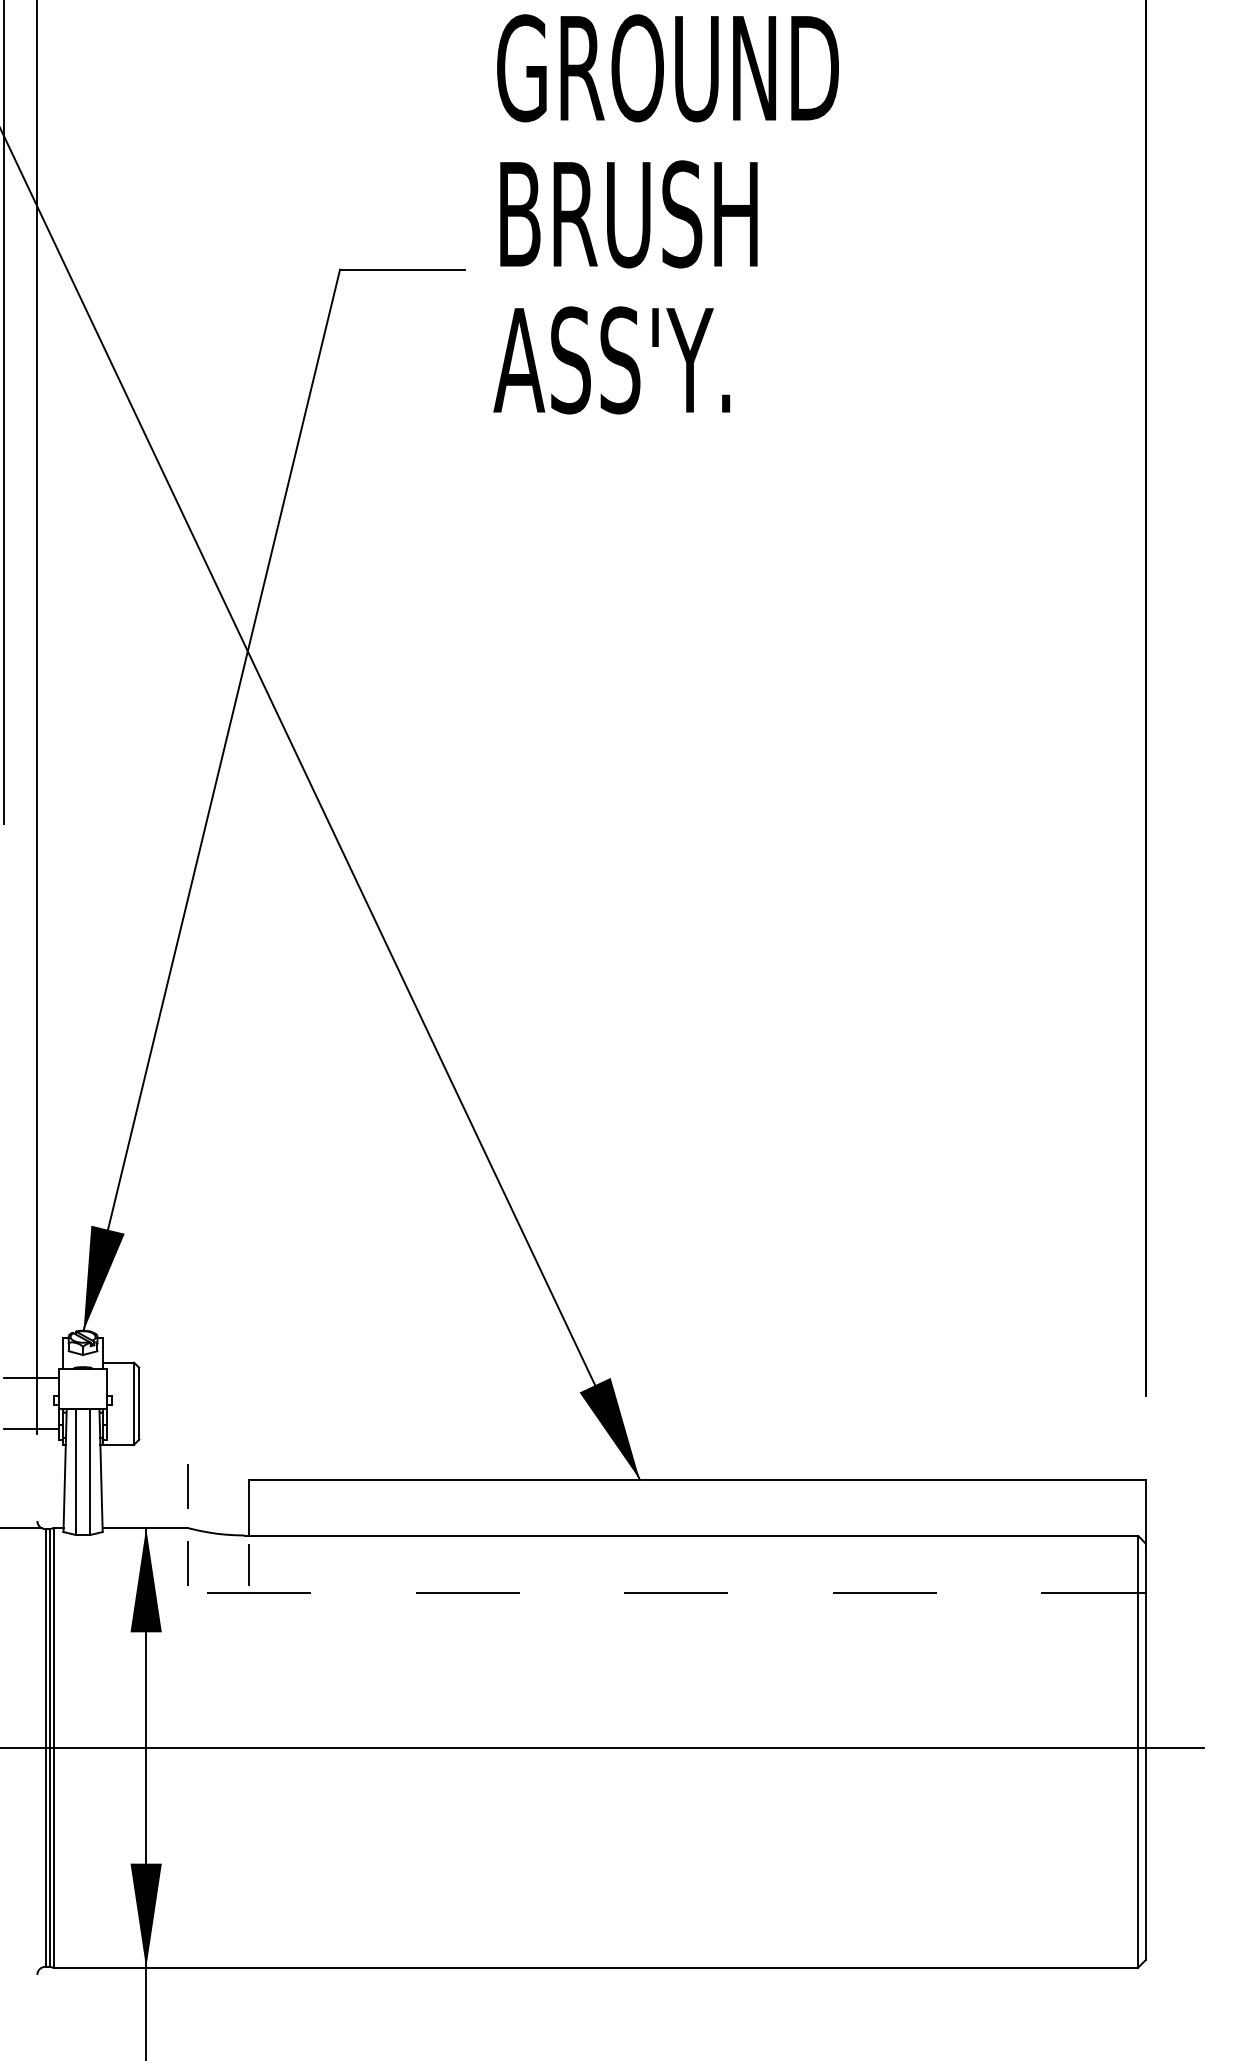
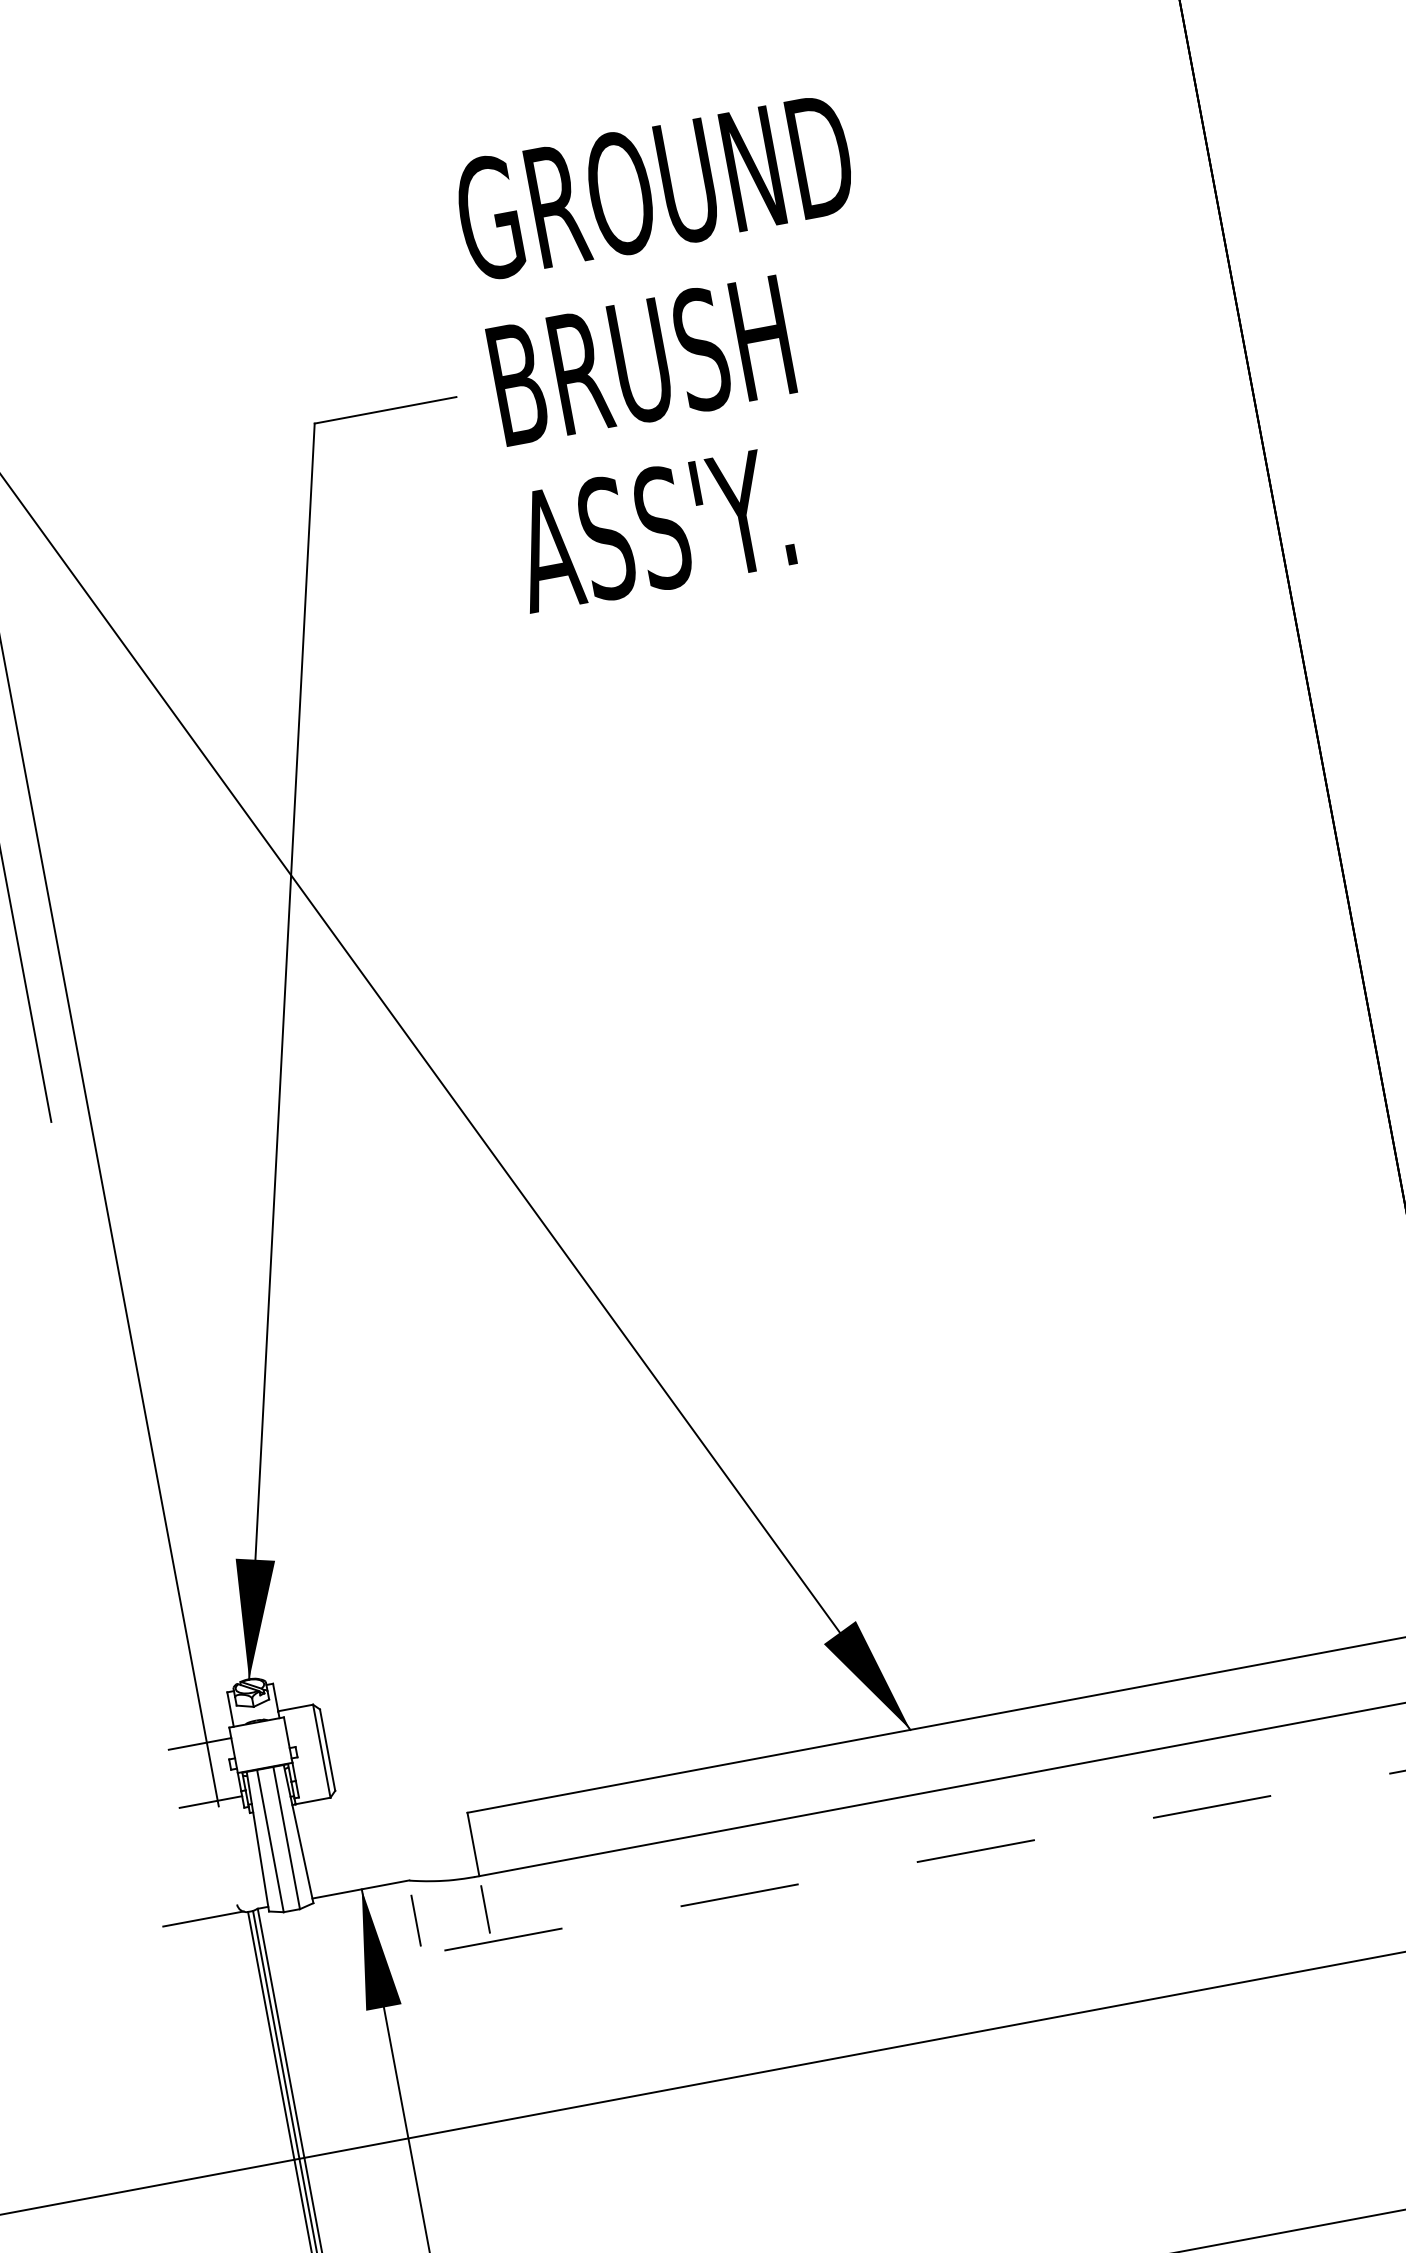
text: (665, 214) -> (682, 353), moved
line: (187, 1486) -> (399, 1833), removed

